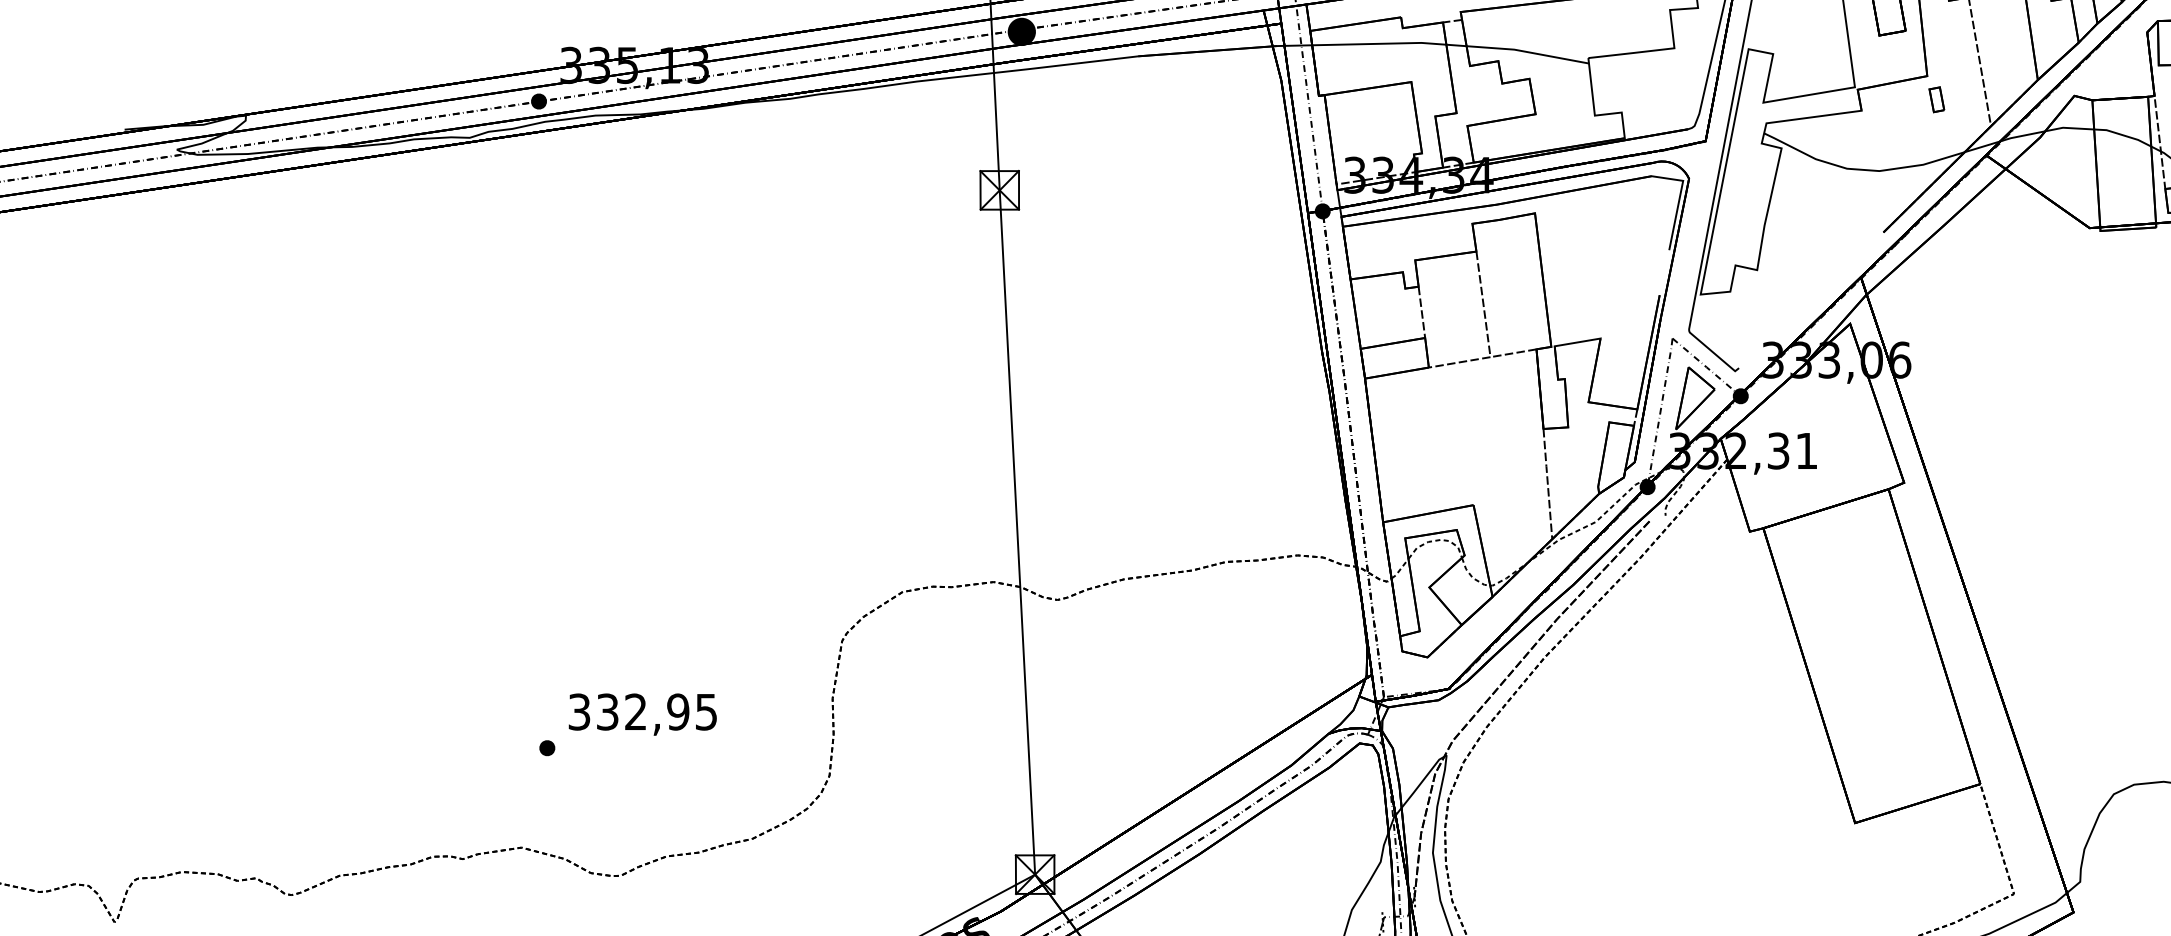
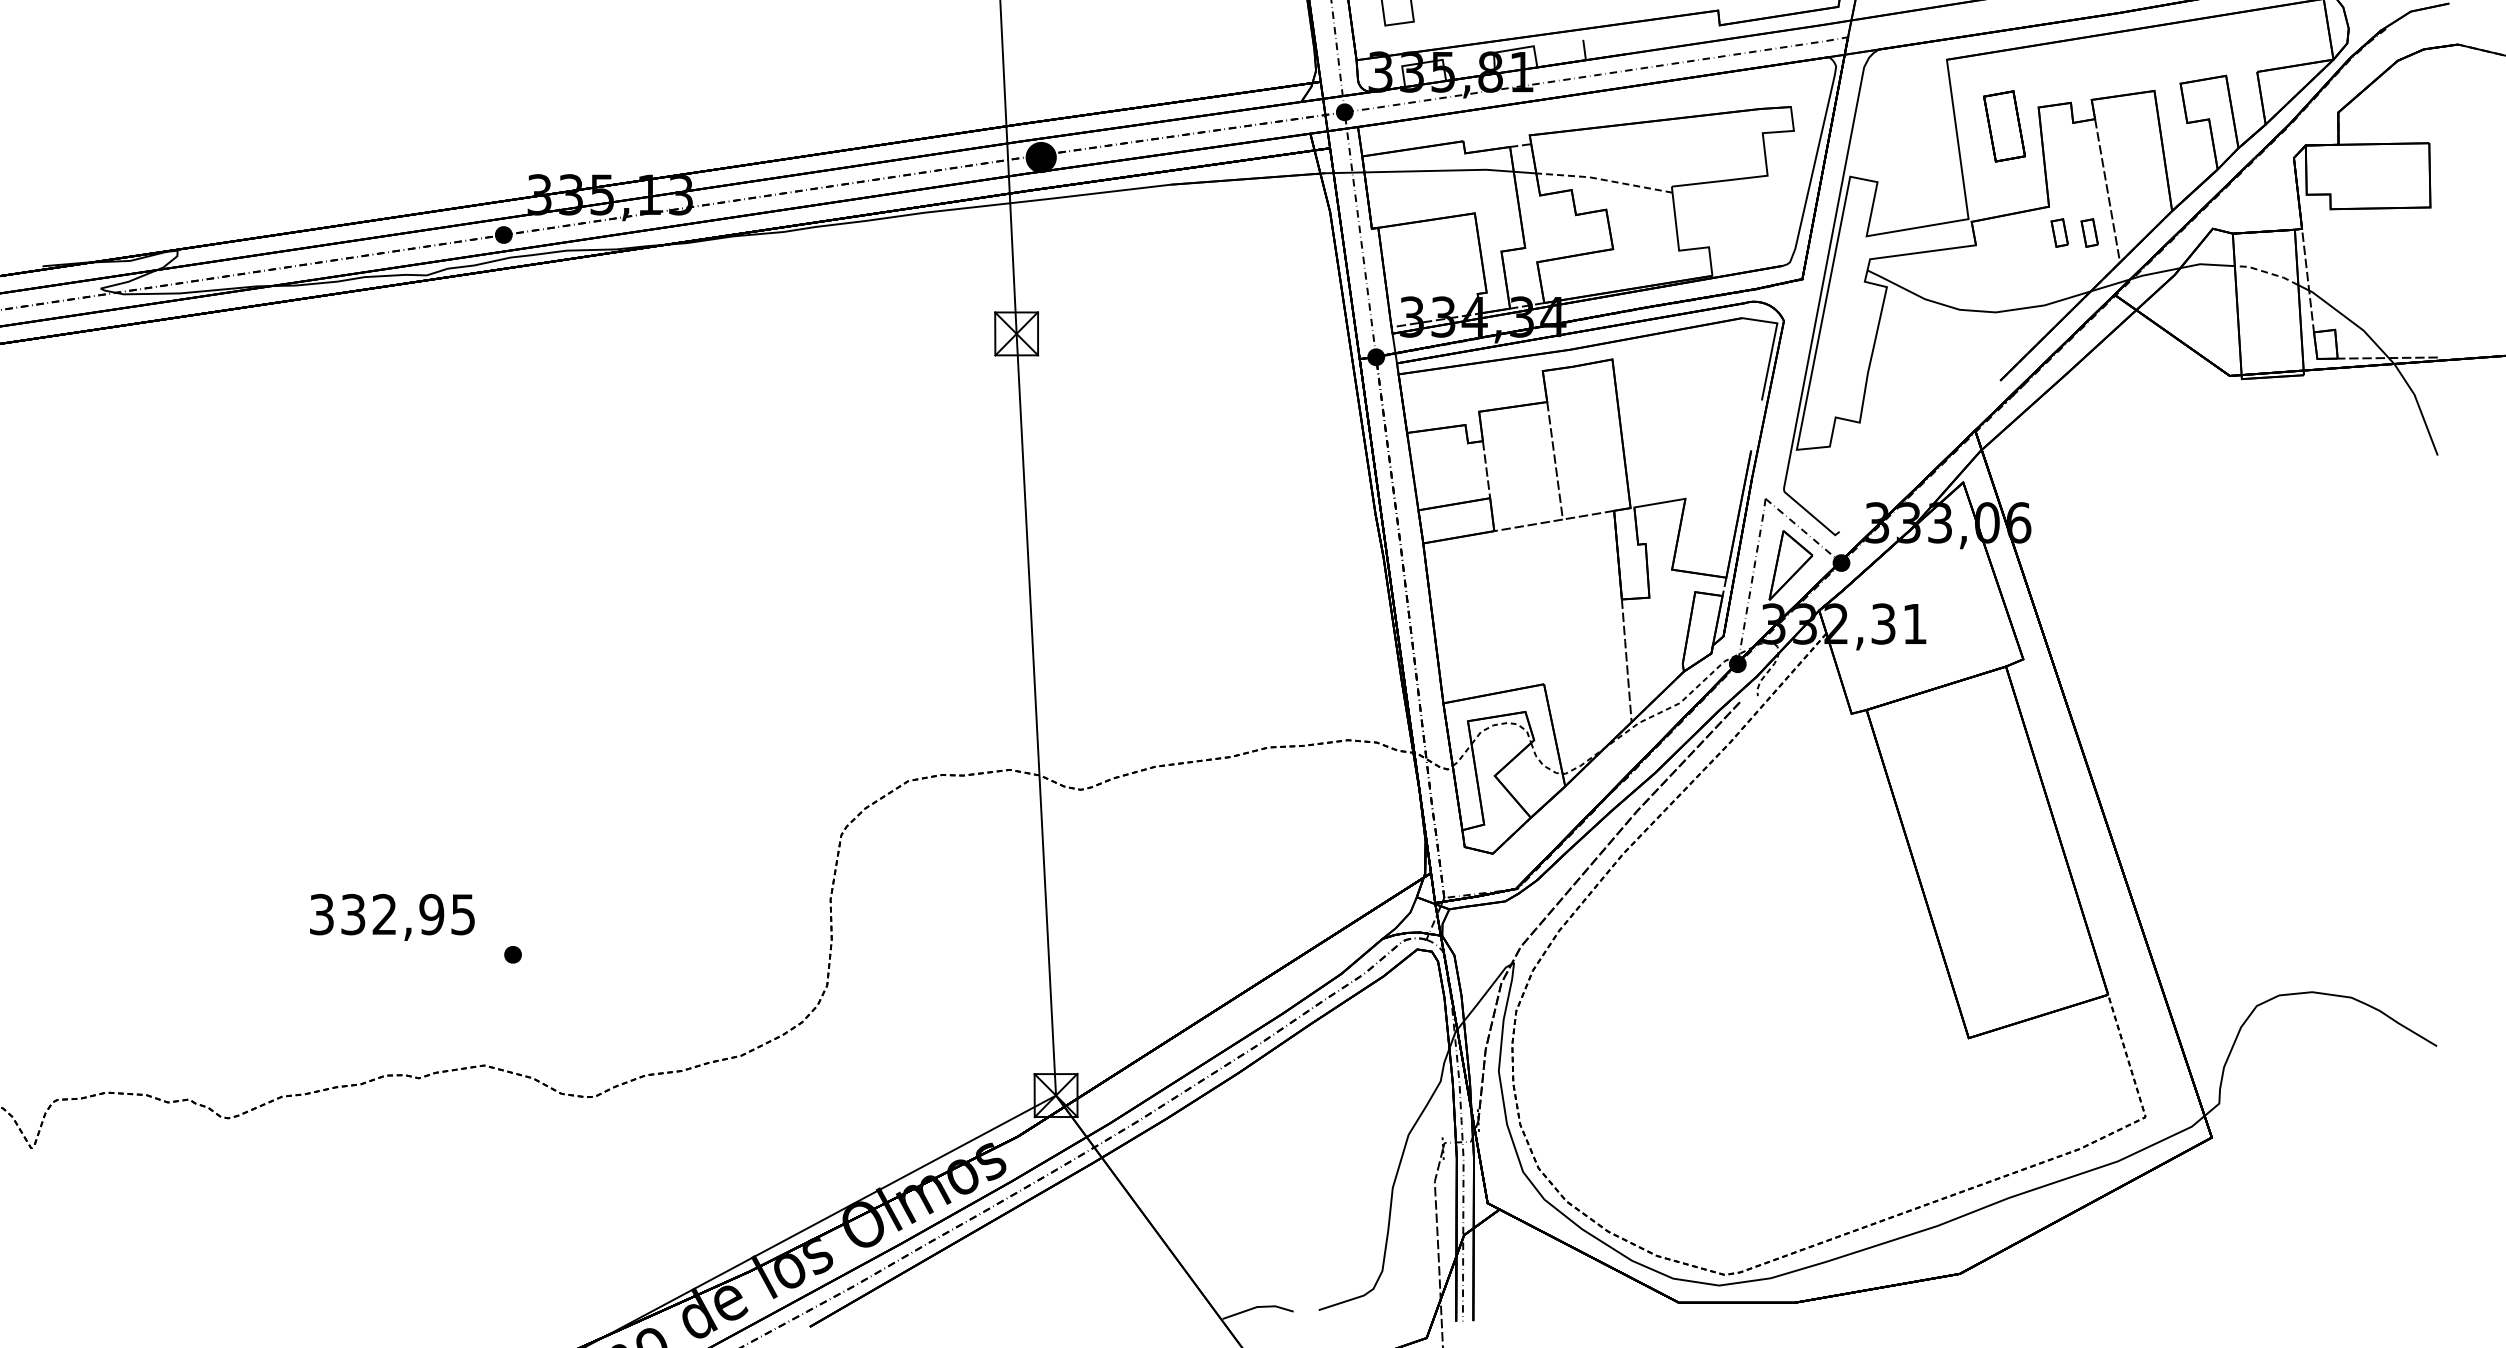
line: (1527, 51) -> (1604, 179), solid -> dashed
part: (1963, 99) -> (2089, 232), added
line: (2123, 135) -> (2267, 272), solid -> dashed
text: (642, 713) -> (392, 916), moved

